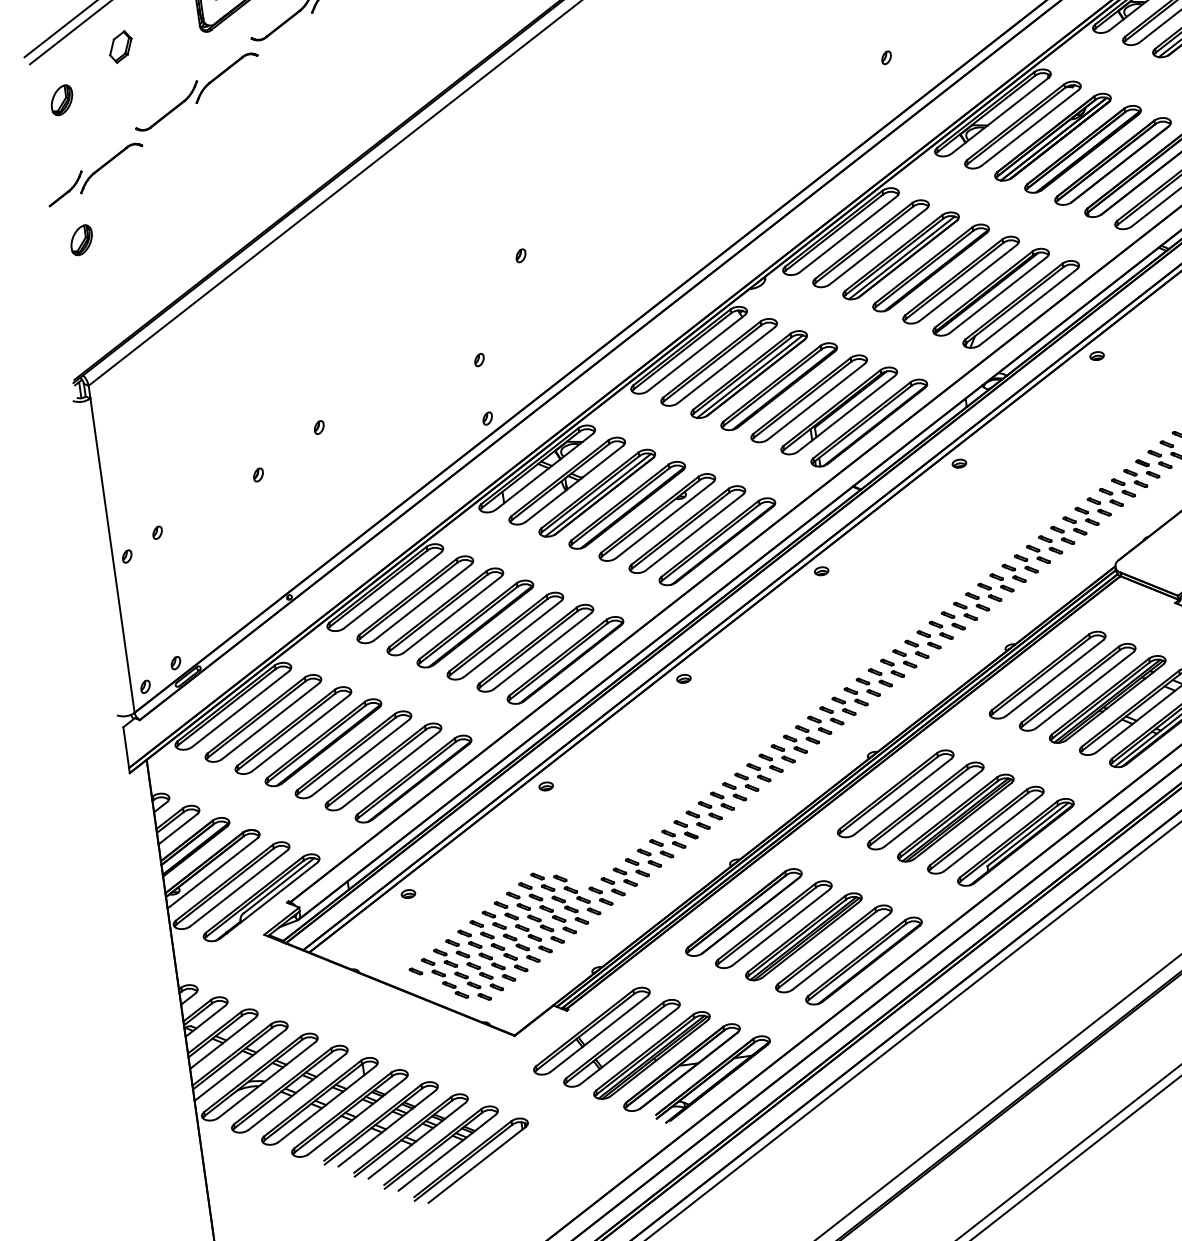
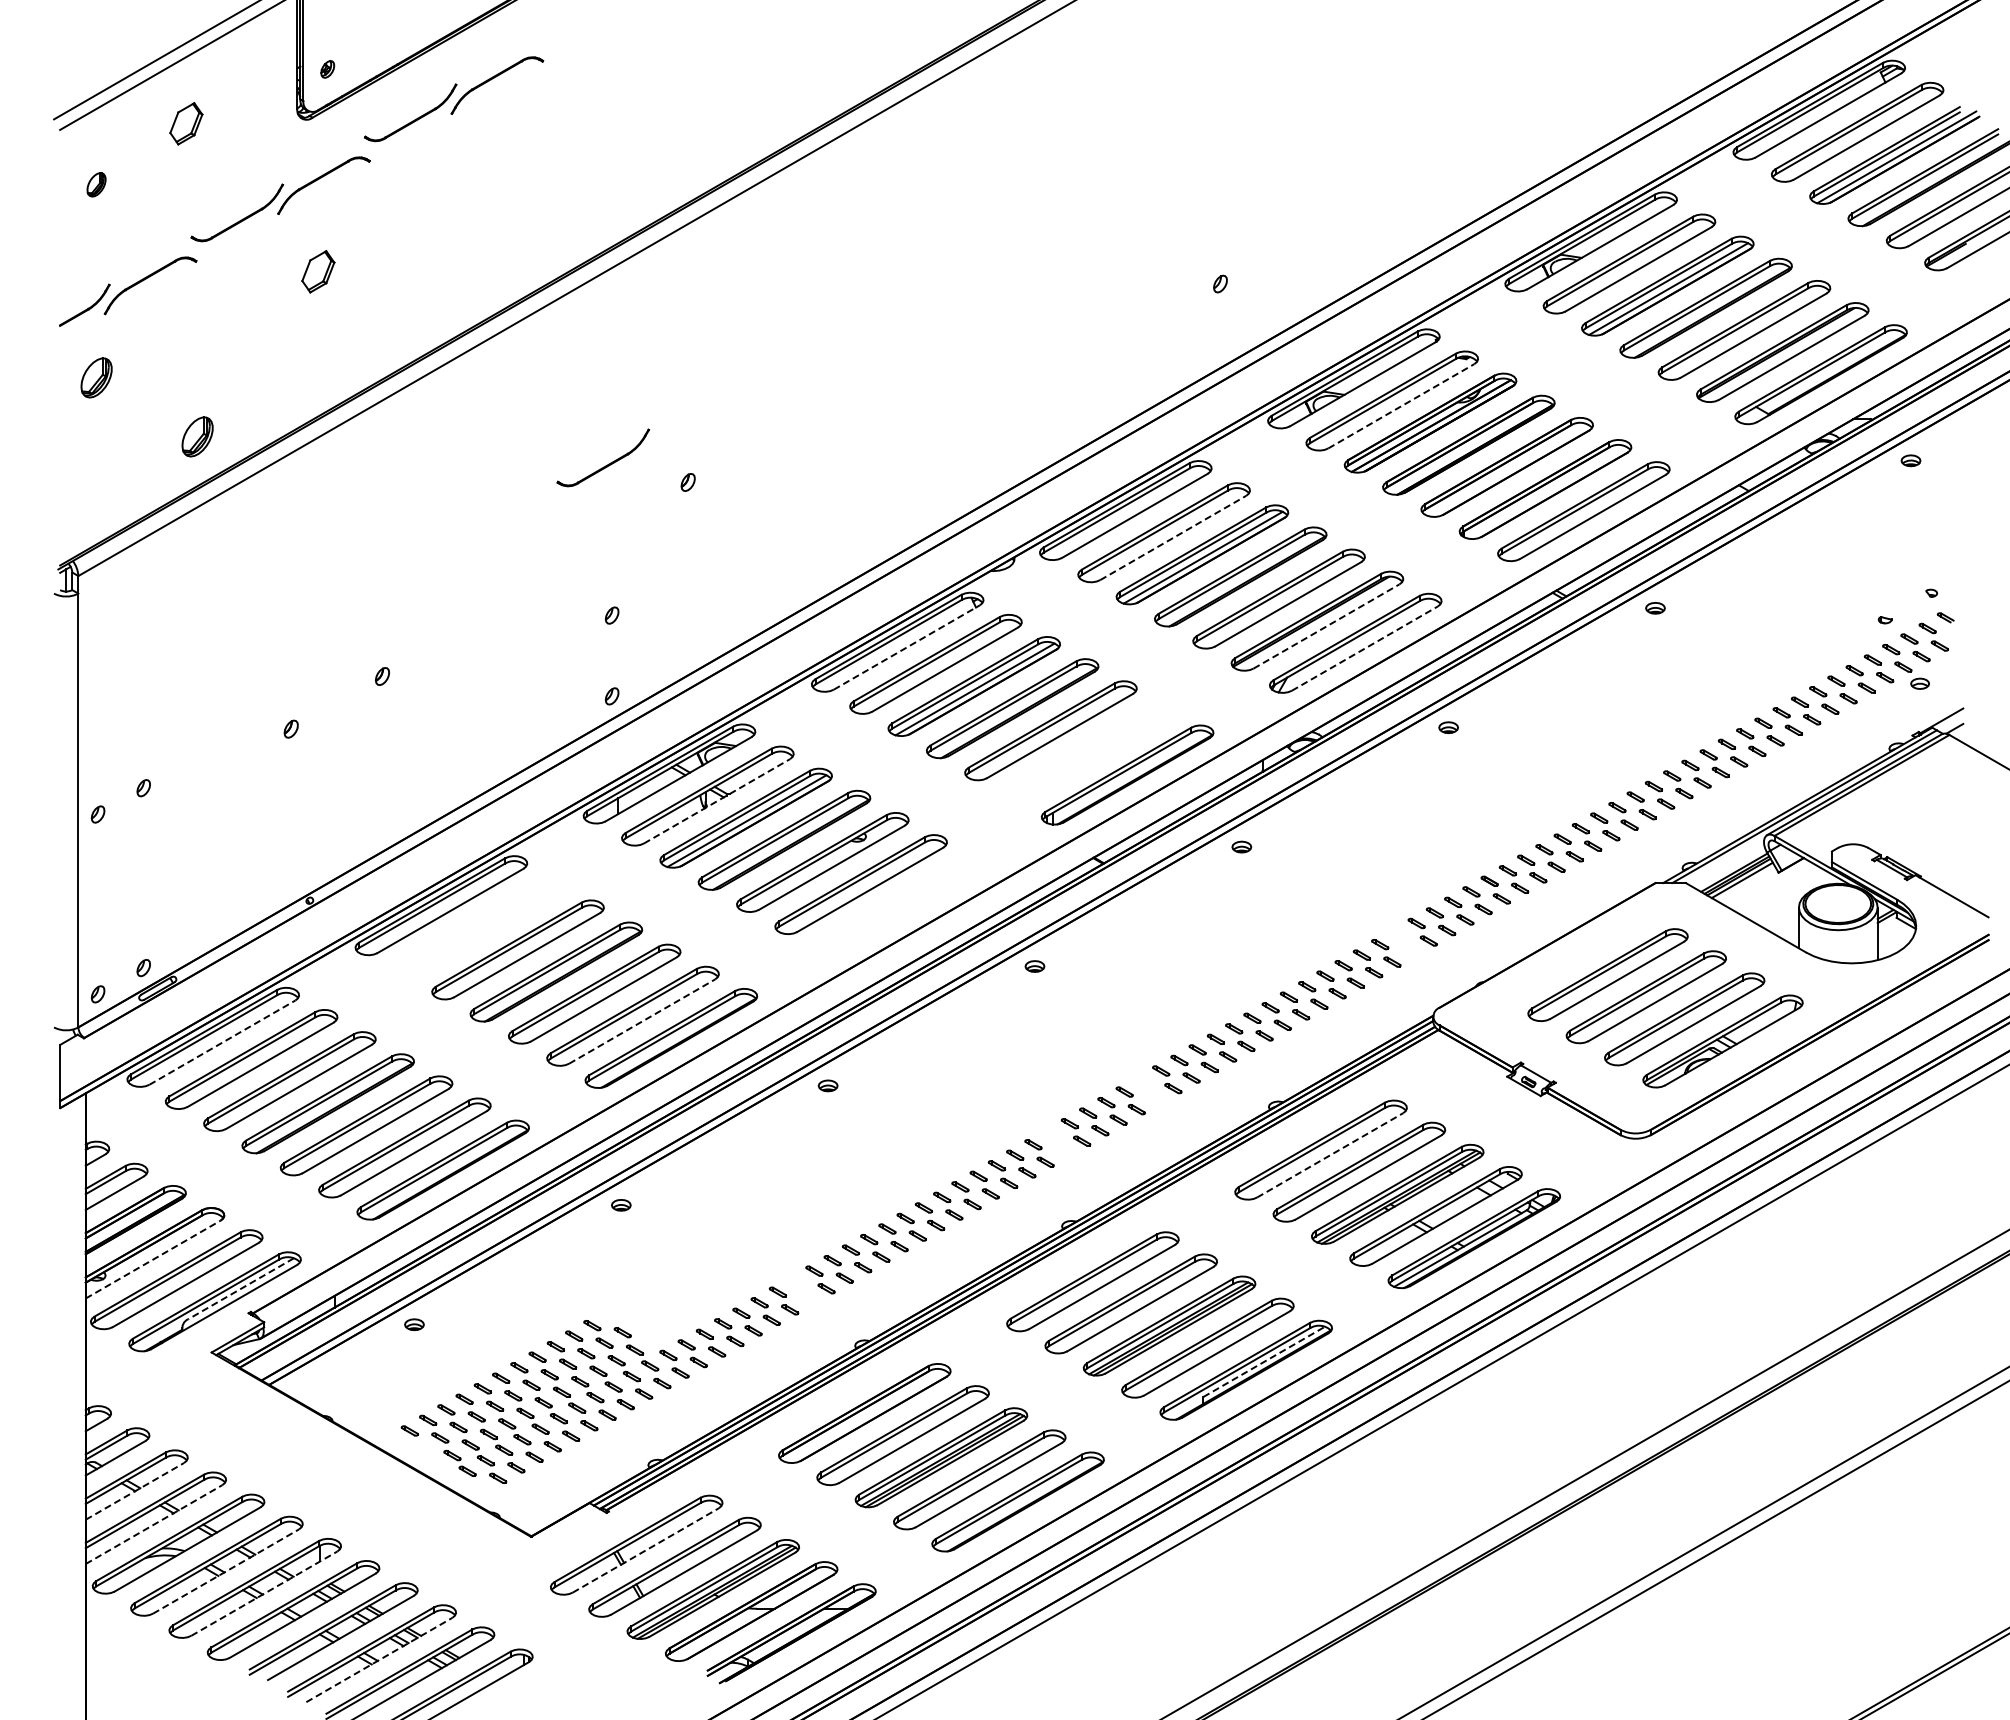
part: (61, 100) -> (96, 184), size x0.6
line: (1030, 128) -> (1401, 406), solid -> dashed
part: (231, 140) -> (318, 271), added
line: (878, 246) -> (1173, 537), solid -> dashed
part: (461, 250) -> (608, 463), added
part: (160, 272) -> (197, 436), added
line: (998, 295) -> (1326, 626), solid -> dashed
line: (1028, 307) -> (1365, 648), solid -> dashed
line: (696, 353) -> (907, 647), solid -> dashed
part: (838, 410) -> (1088, 752), removed
line: (574, 484) -> (717, 801), solid -> dashed
part: (1086, 516) -> (1404, 942), removed
part: (717, 541) -> (899, 906), removed
part: (415, 599) -> (479, 927), removed
part: (917, 648) -> (1149, 1089), removed
line: (542, 651) -> (642, 1021), solid -> dashed
line: (1055, 678) -> (1330, 1155), solid -> dashed
part: (855, 696) -> (1057, 1142), removed
line: (240, 709) -> (222, 1042), solid -> dashed
part: (686, 829) -> (802, 1290), removed
line: (1028, 834) -> (1264, 1361), solid -> dashed
line: (212, 873) -> (153, 1259), solid -> dashed
line: (279, 885) -> (241, 1288), solid -> dashed
line: (599, 1034) -> (646, 1550), solid -> dashed
line: (222, 1043) -> (134, 1491), solid -> dashed
line: (240, 1065) -> (154, 1524), solid -> dashed
line: (297, 1092) -> (226, 1571), solid -> dashed
line: (327, 1104) -> (264, 1593), solid -> dashed
line: (417, 1140) -> (379, 1659), solid -> dashed

